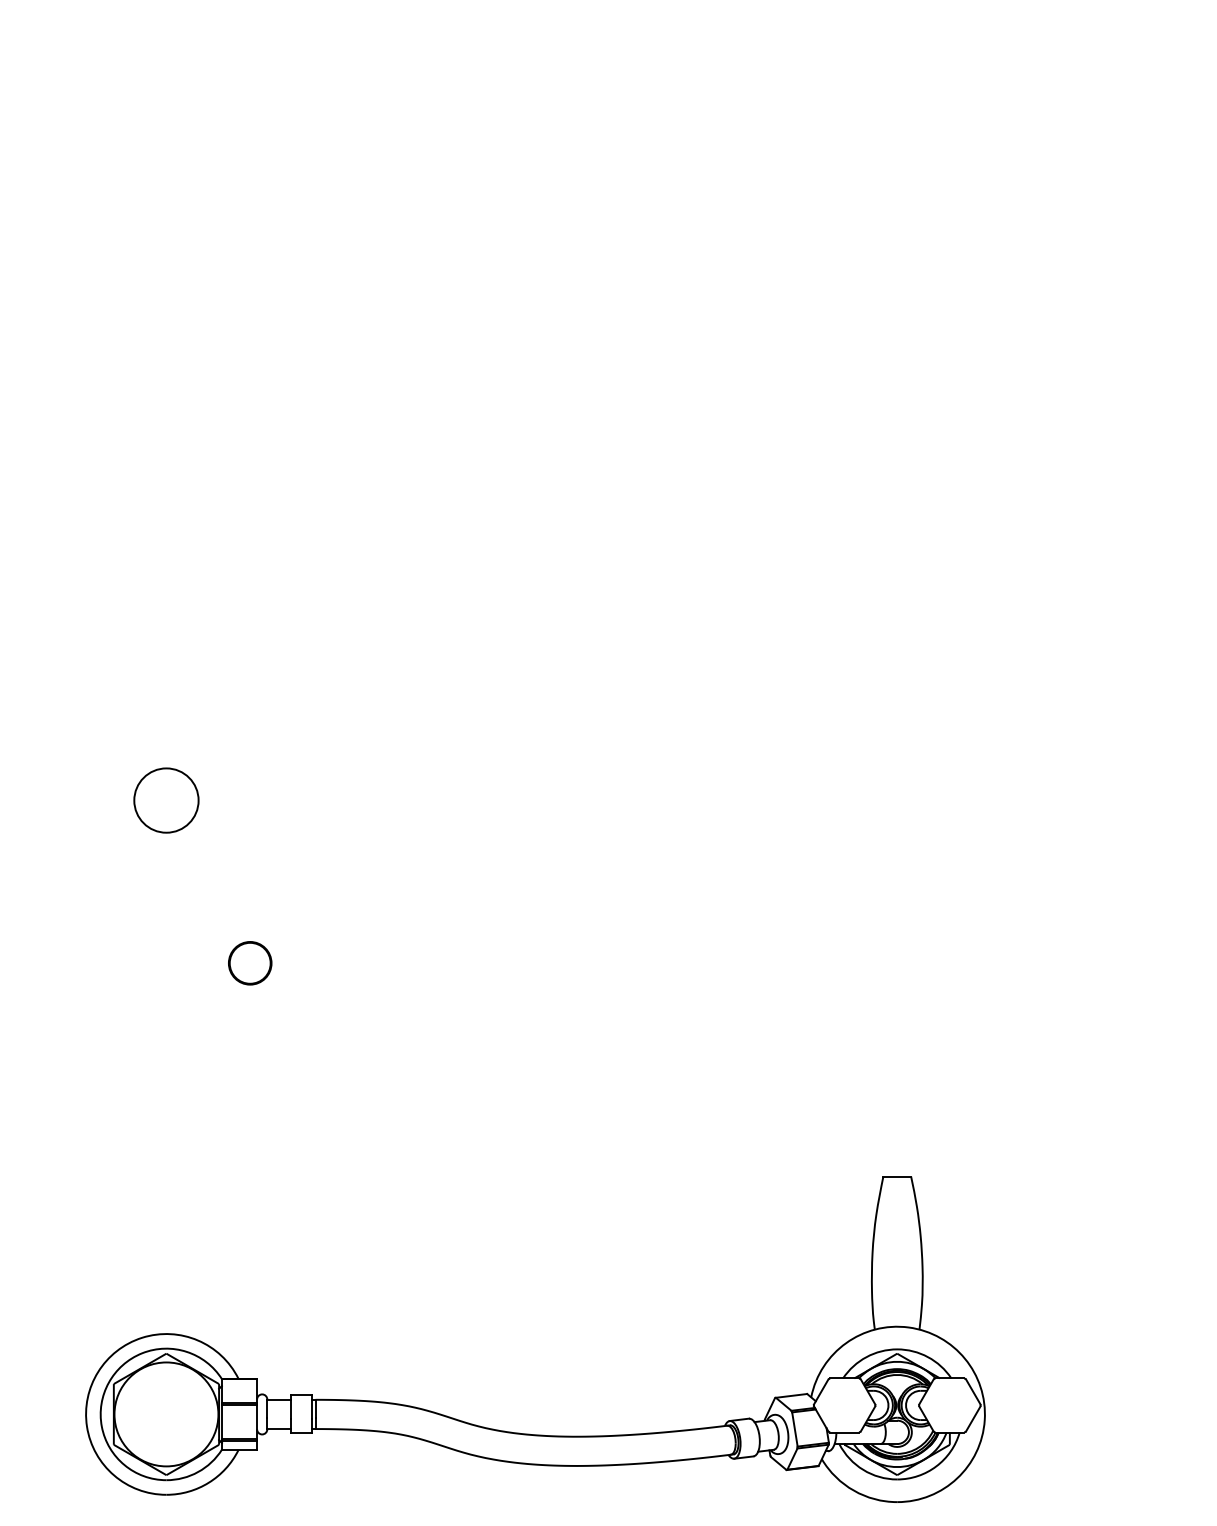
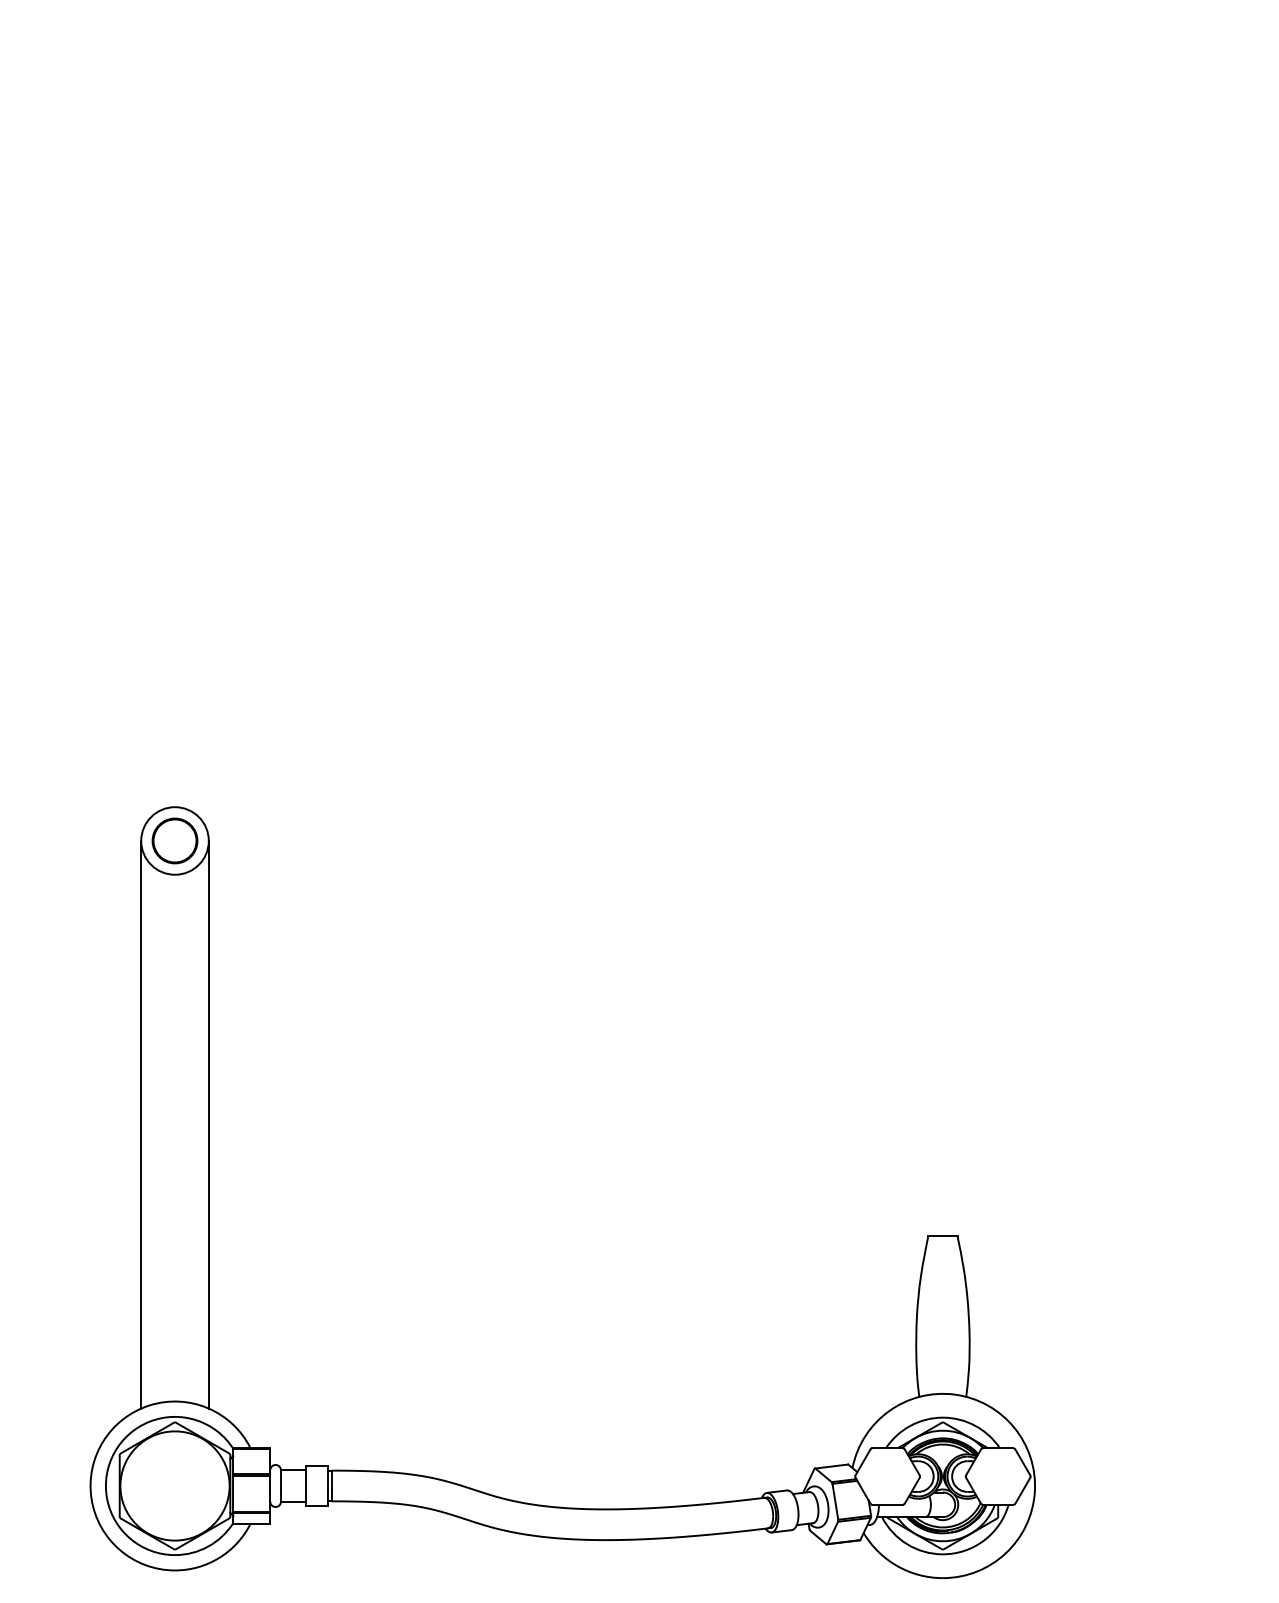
part: (249, 962) -> (174, 840), moved
line: (134, 1070) -> (141, 1124), added
line: (198, 1070) -> (208, 1124), added

